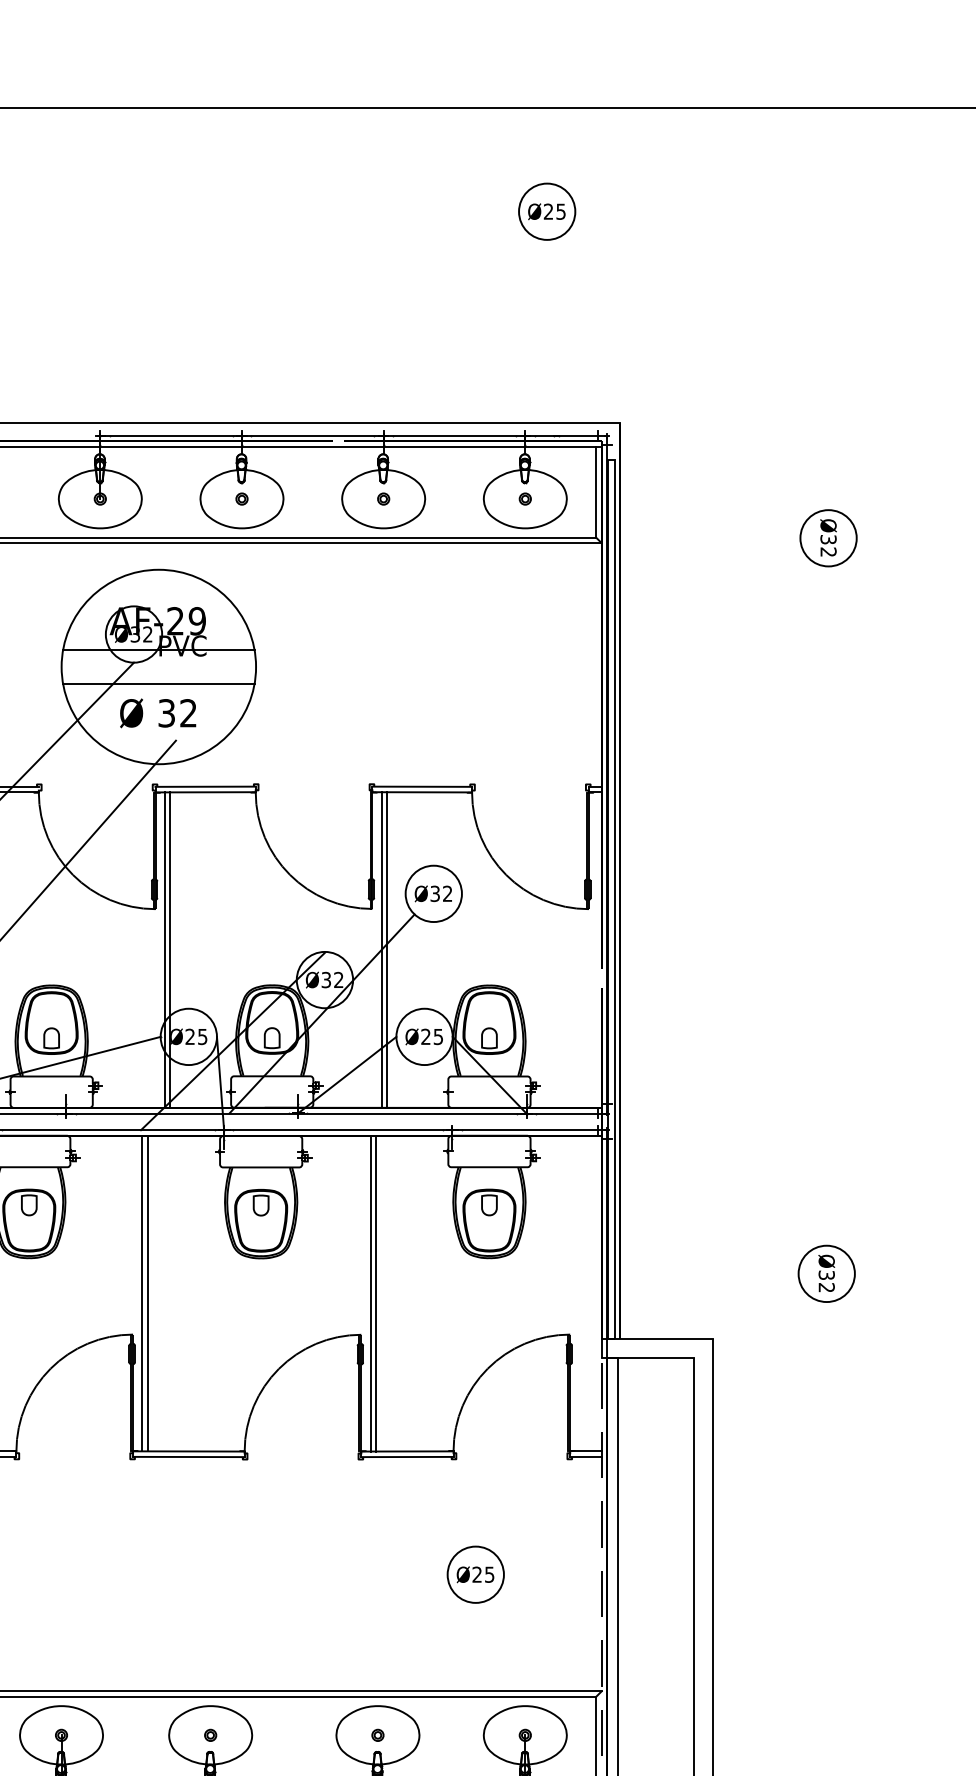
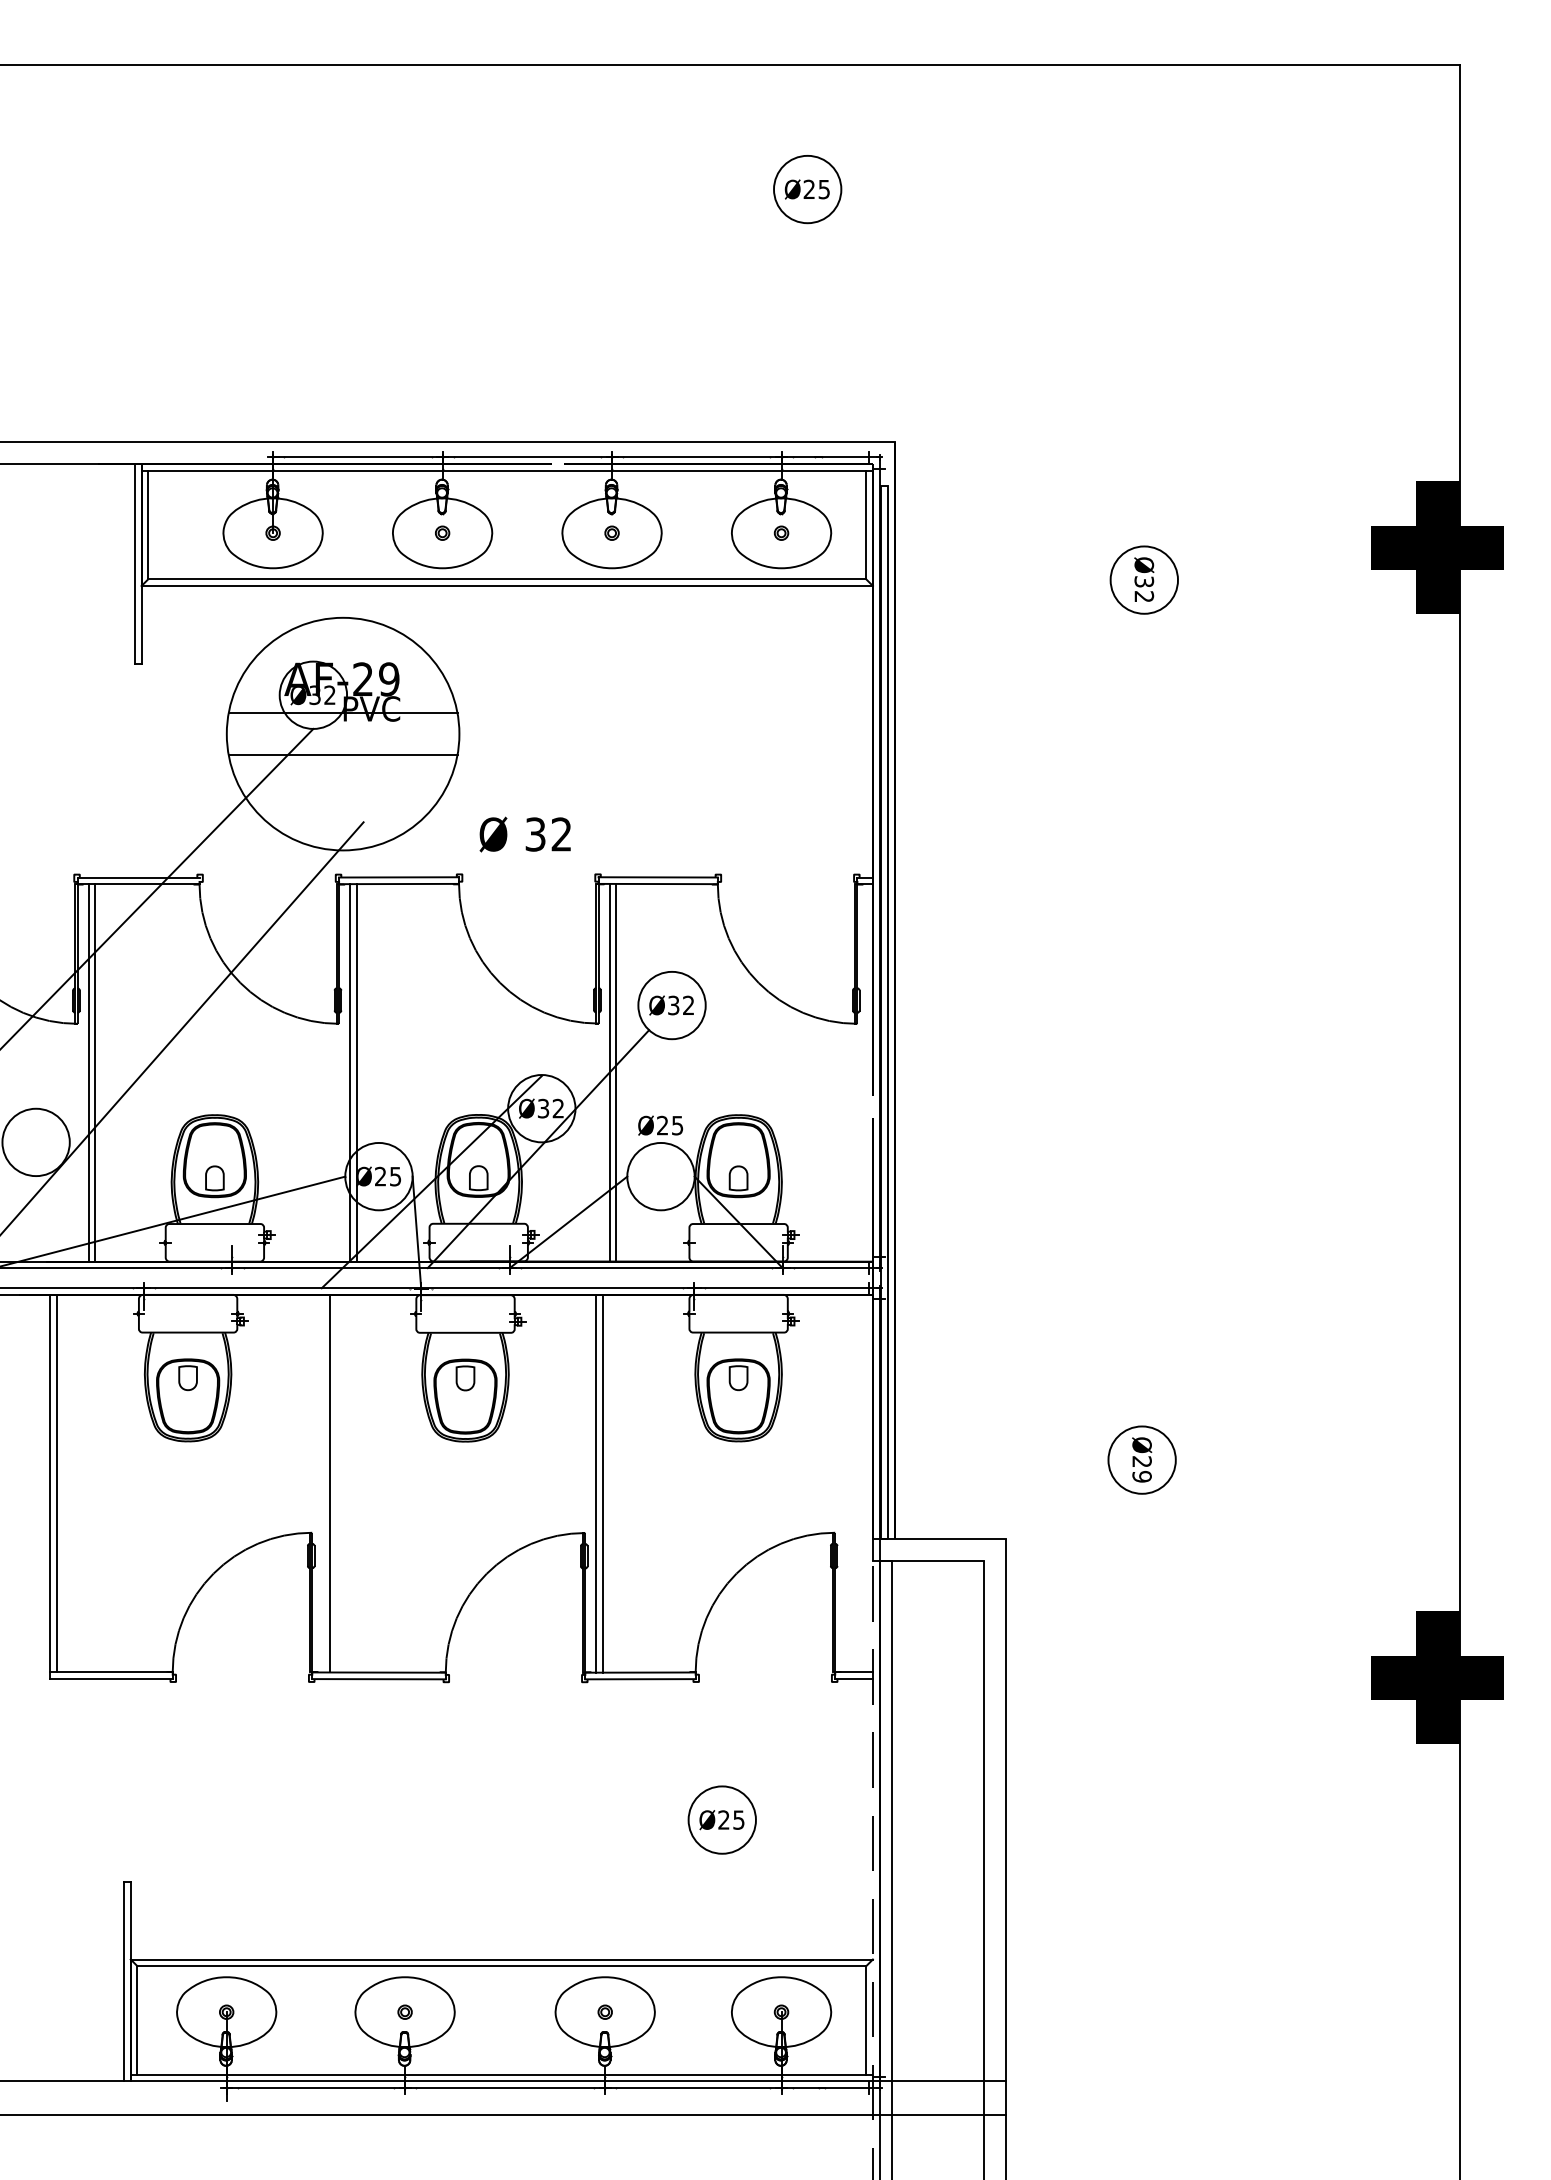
text: (157, 713) -> (524, 834), moved
text: (424, 1036) -> (660, 1125), moved
text: (826, 1281) -> (1141, 1469), Ø32 -> Ø29
line: (142, 1293) -> (323, 1483), removed

